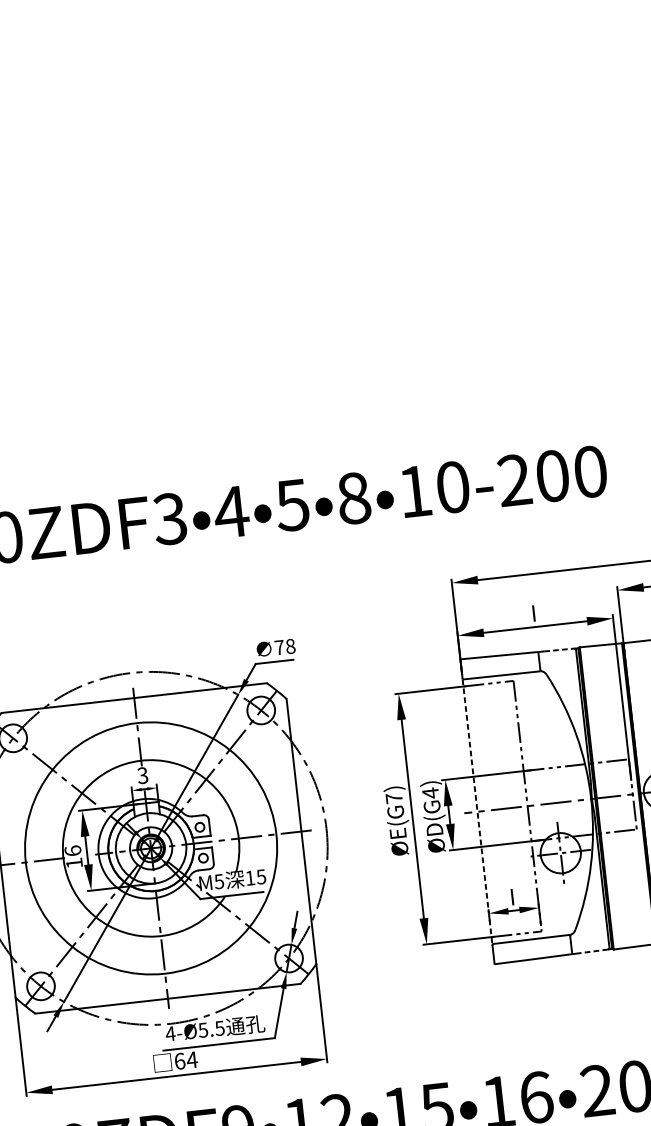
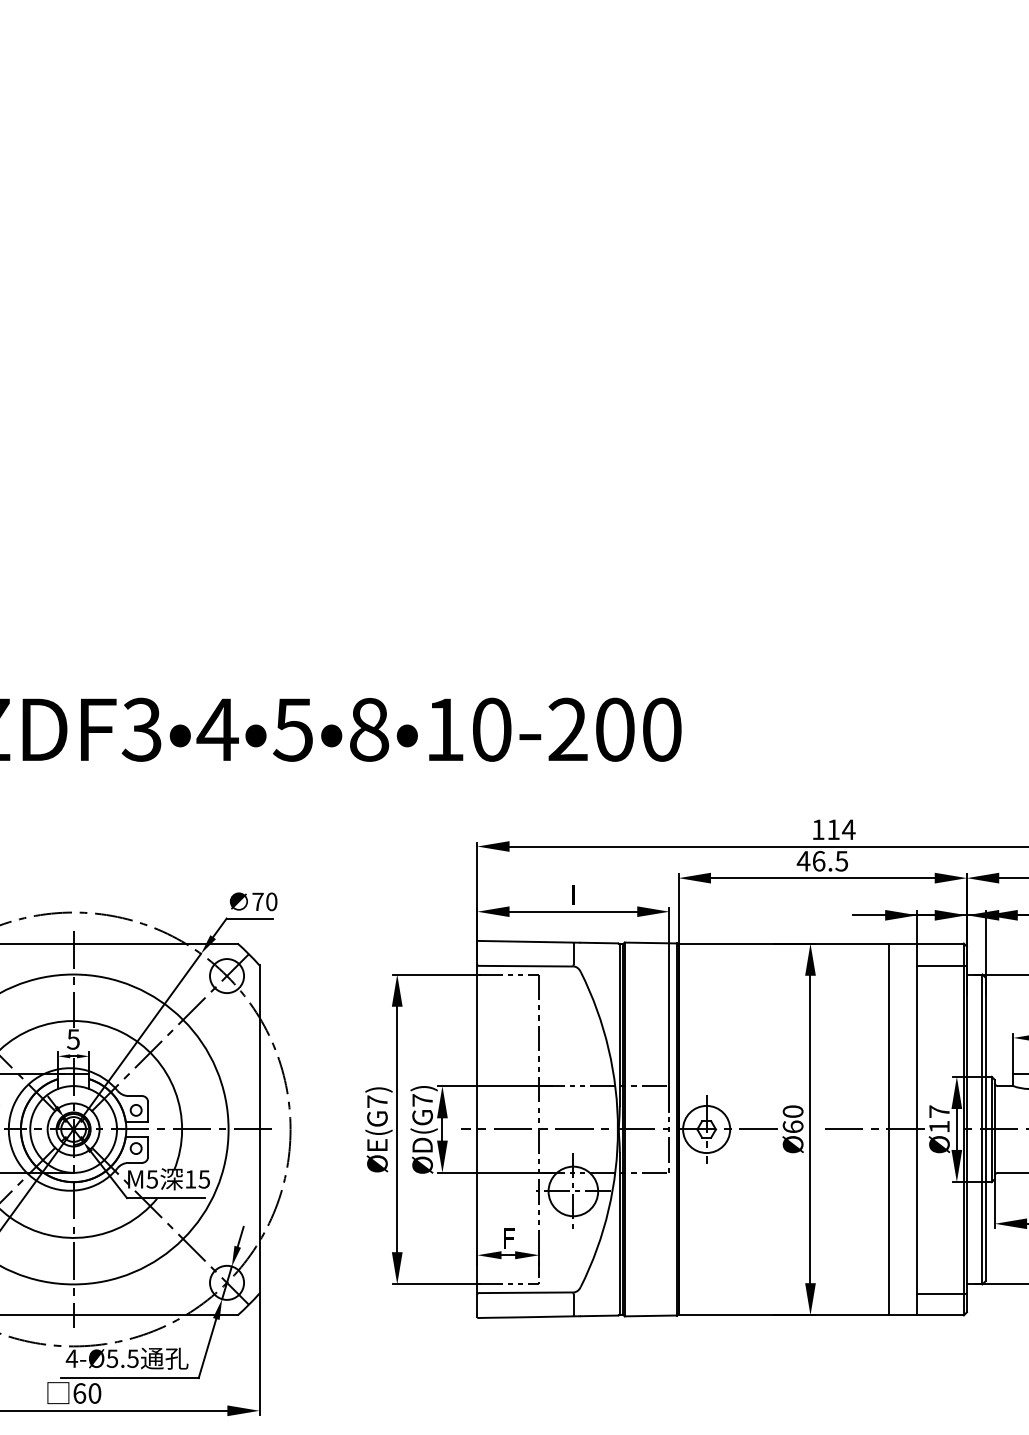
text: (290, 646) -> (271, 901), 78 -> 70
line: (559, 650) -> (599, 943), dashed -> solid
text: (142, 775) -> (73, 1039), 3 -> 5
text: (430, 793) -> (422, 1100), D(G4) -> D(G7)
line: (477, 811) -> (477, 1129), dashed -> solid
text: (513, 897) -> (509, 1238), I -> F
line: (593, 951) -> (599, 1315), dashed -> solid
text: (191, 1060) -> (94, 1393), 64 -> 60

